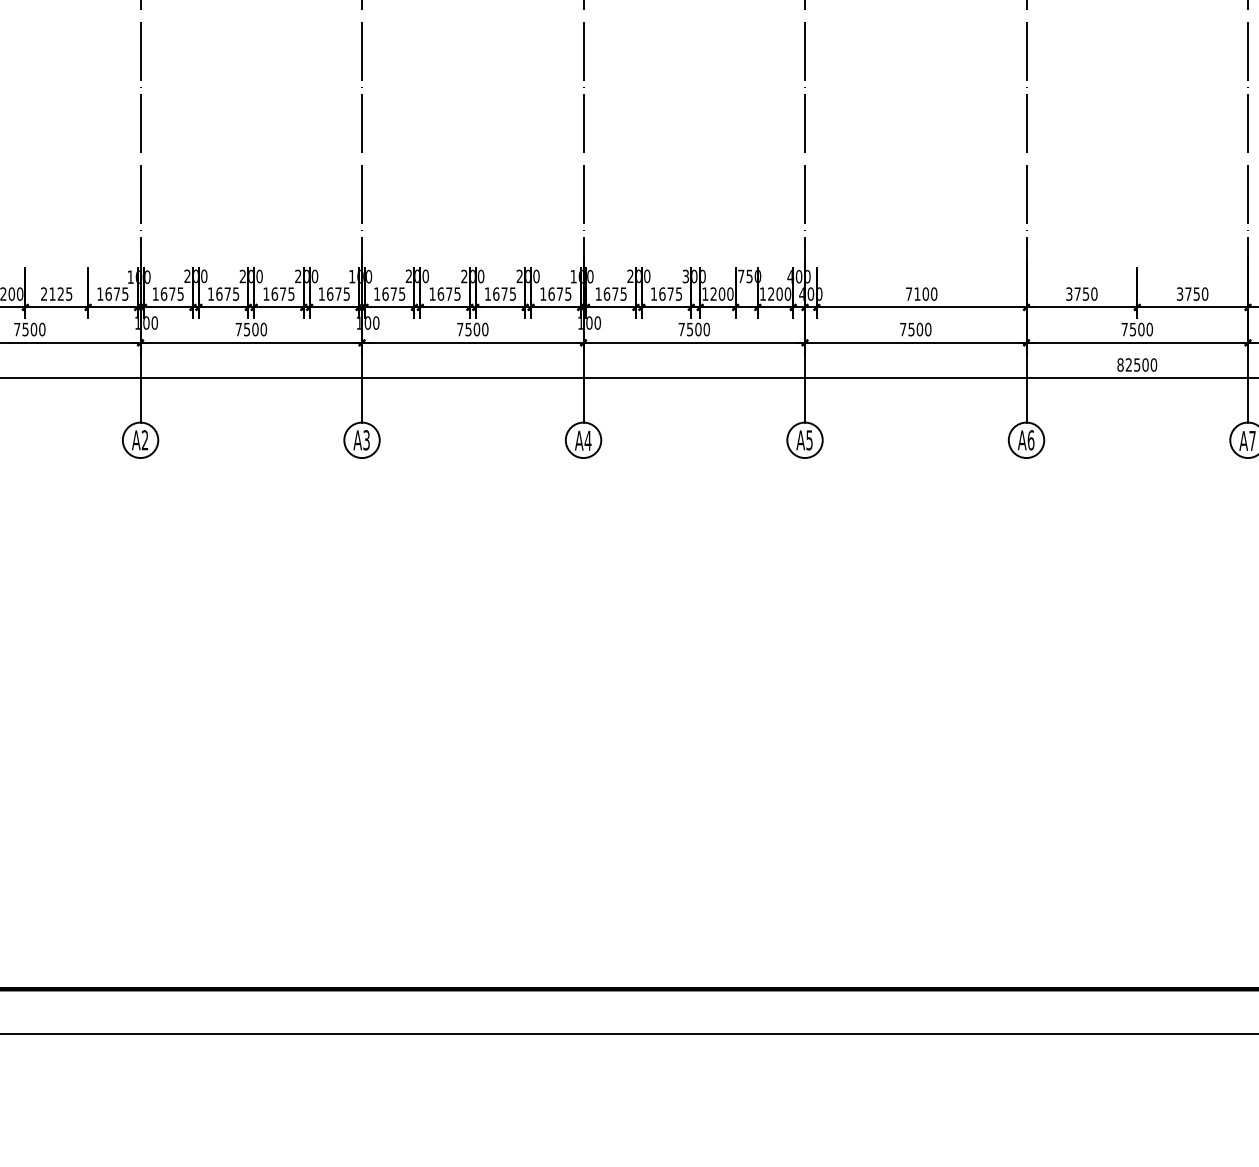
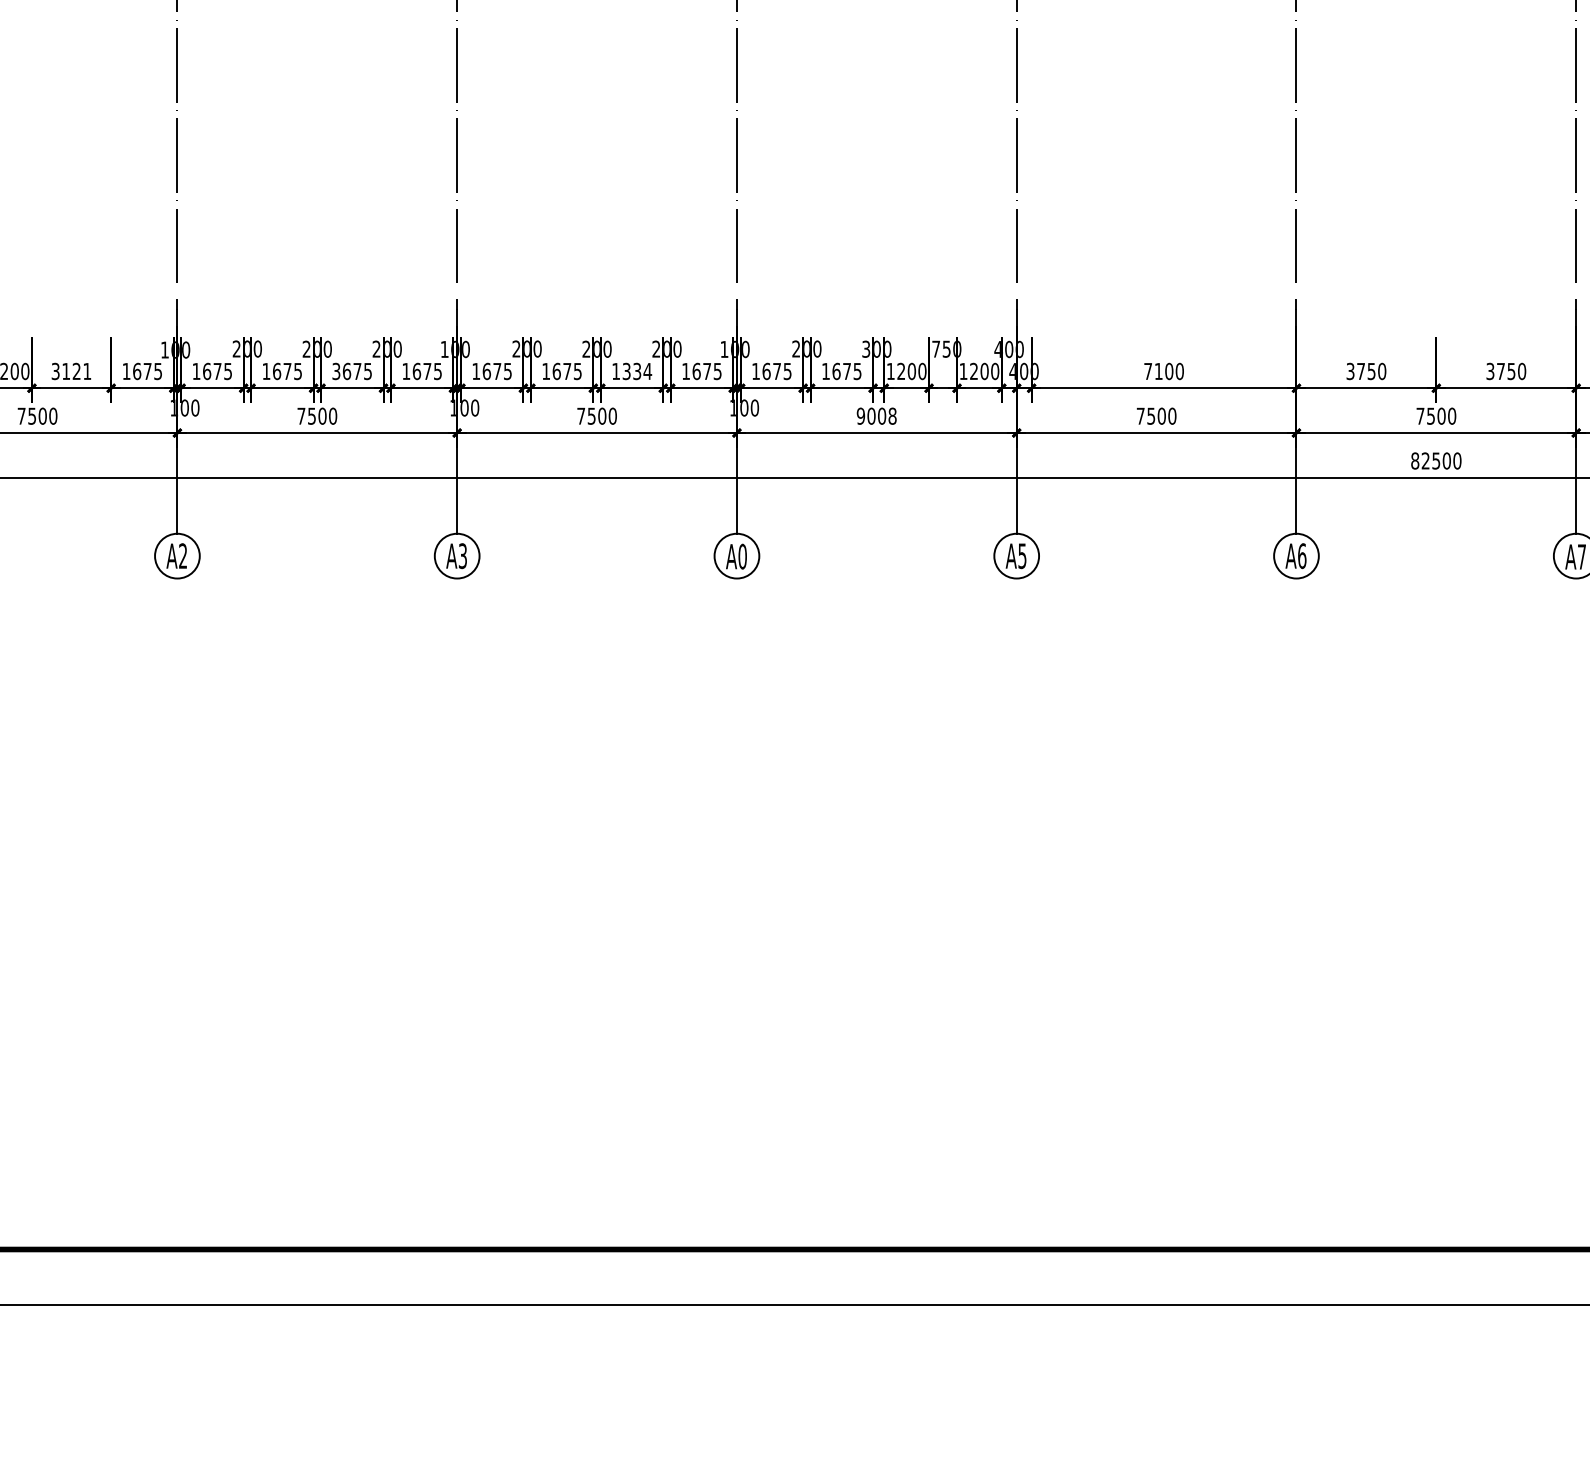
text: (56, 294) -> (71, 371), 2125 -> 3121
text: (266, 294) -> (336, 371), 1675 -> 3675
text: (504, 294) -> (637, 371), 1675 -> 1334
text: (694, 328) -> (876, 415), 7500 -> 9008
text: (587, 440) -> (742, 556), A4 -> A0

